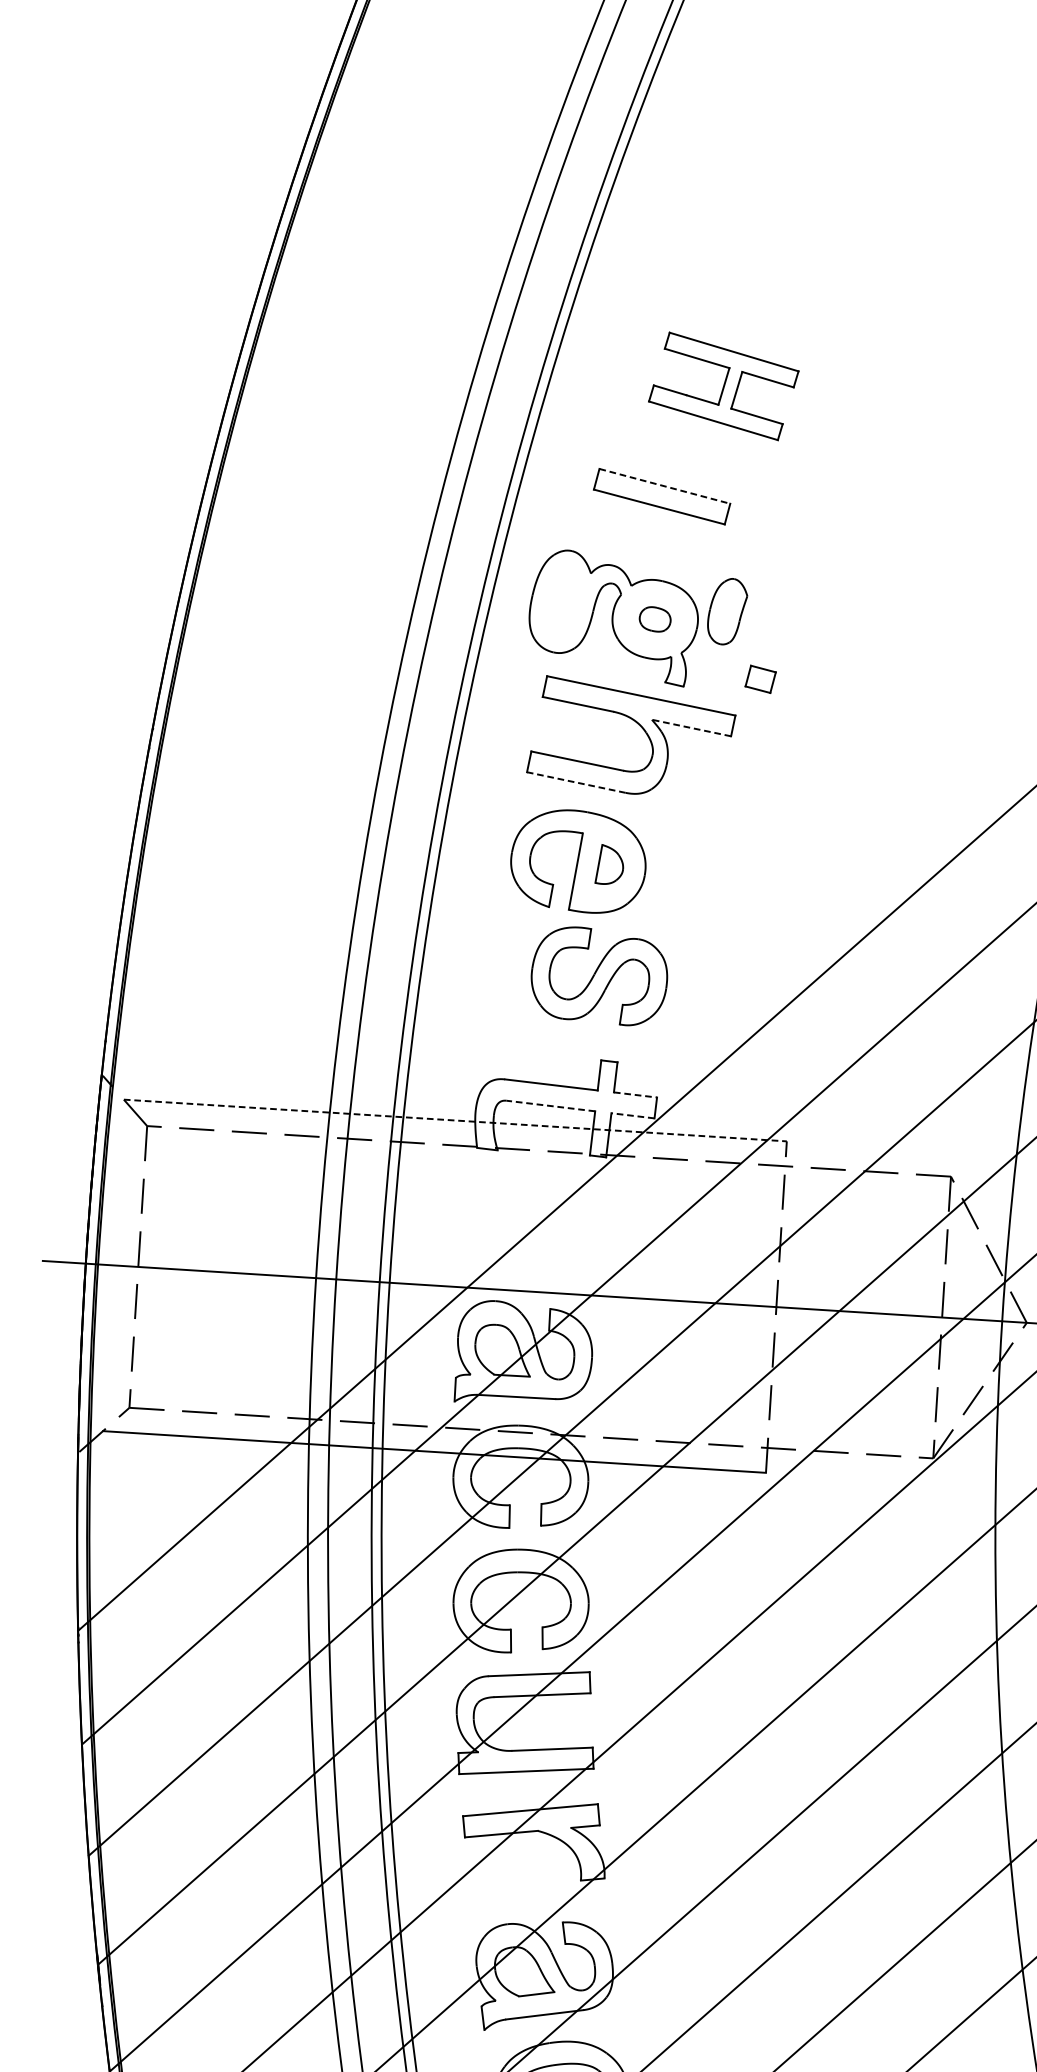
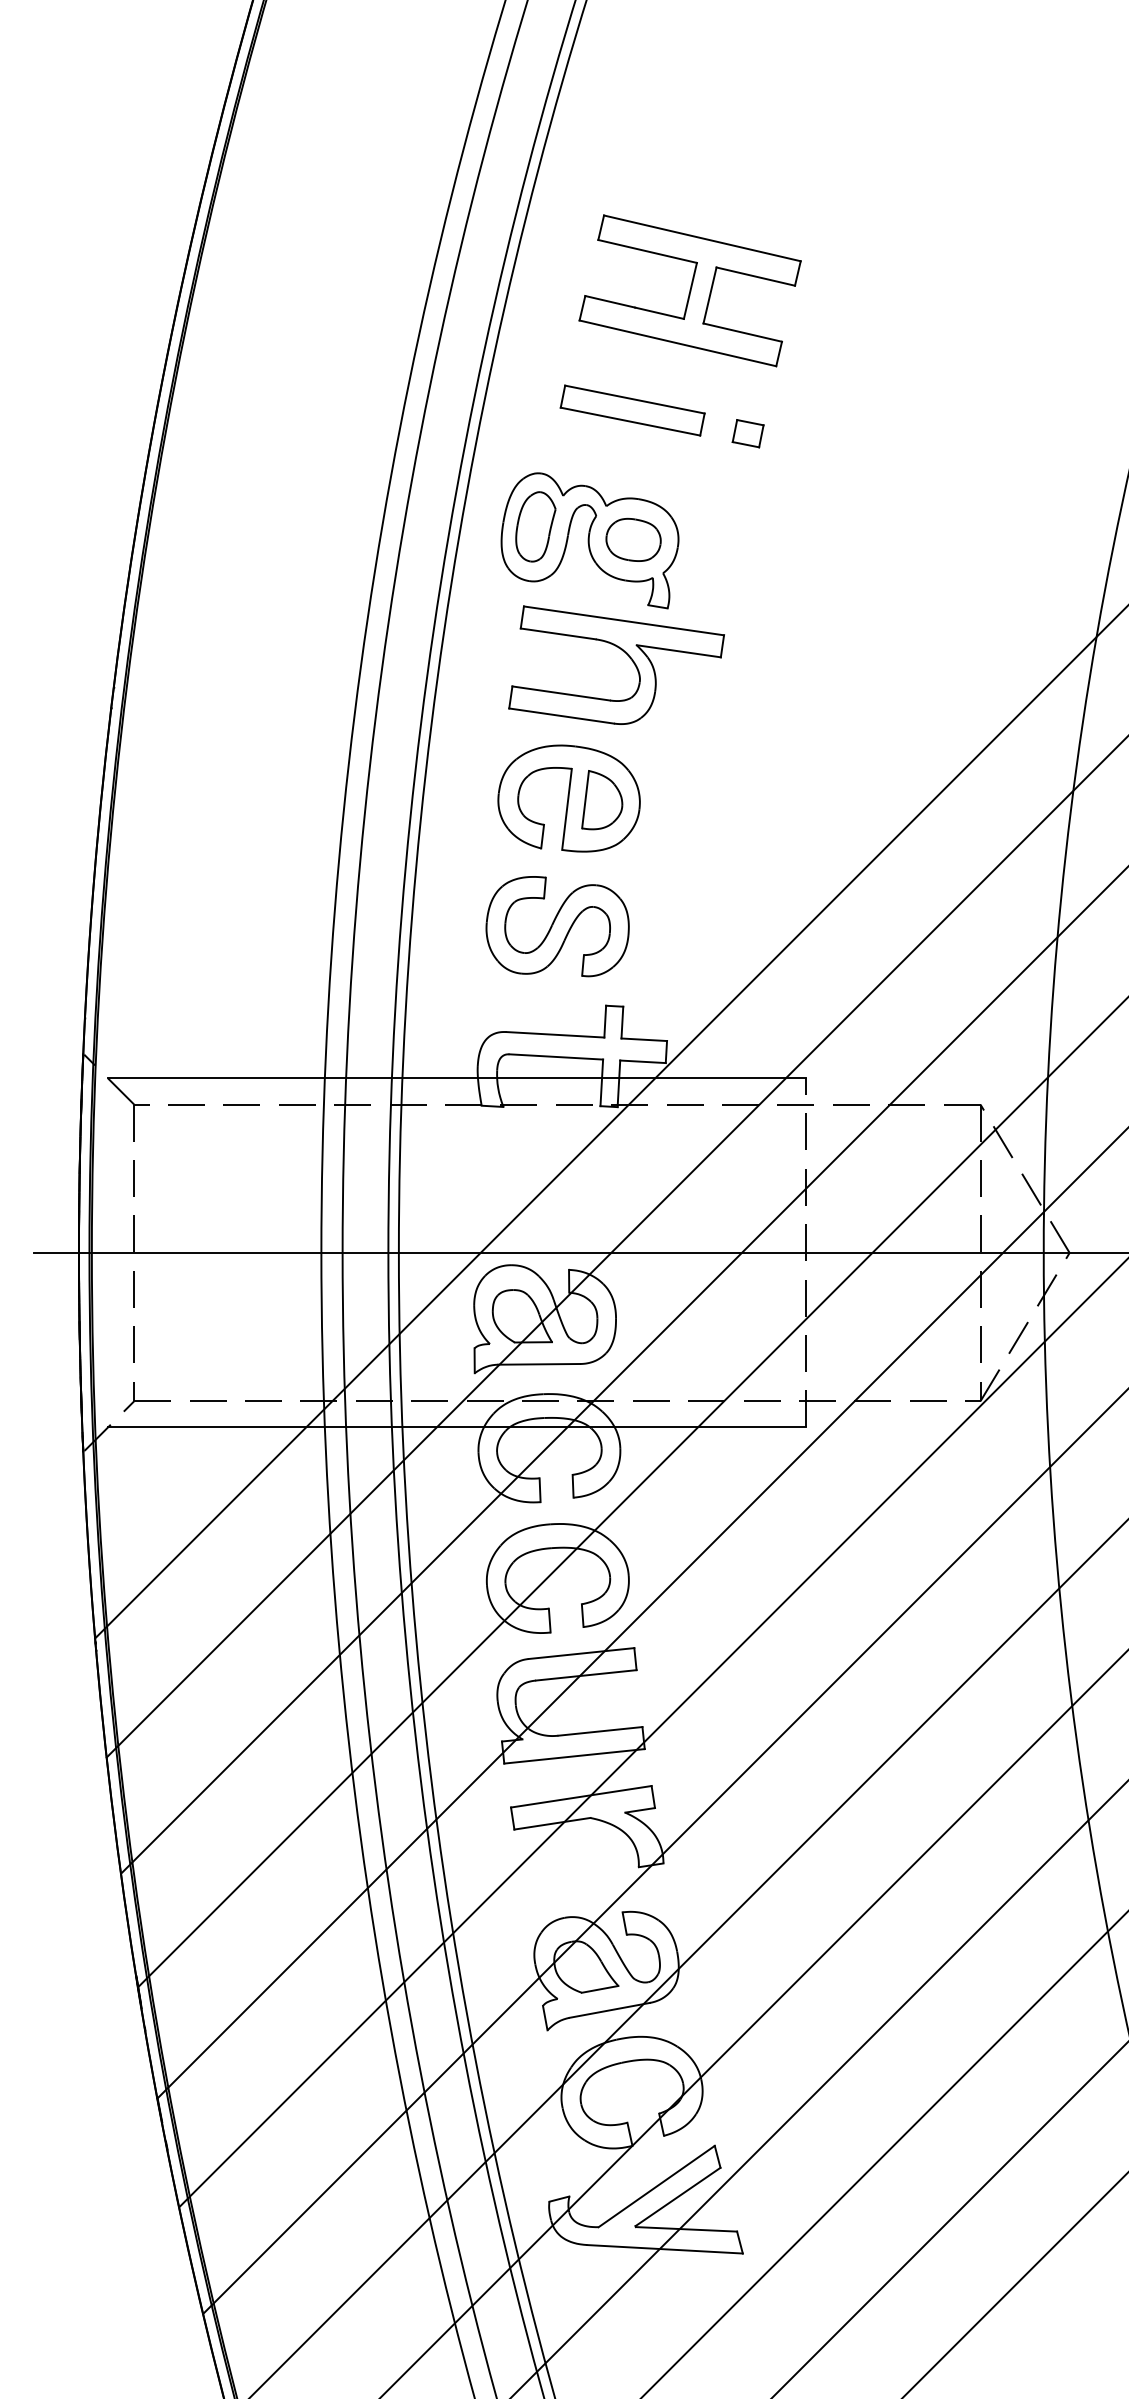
part: (723, 385) -> (689, 290), size x1.43
line: (665, 486) -> (635, 399), dashed -> solid
part: (727, 611) -> (535, 526), moved
part: (655, 619) -> (633, 539), size x1.67
part: (760, 679) -> (747, 433), moved
line: (691, 728) -> (678, 651), dashed -> solid
line: (576, 782) -> (561, 716), dashed -> solid
part: (610, 865) -> (602, 800), size x1.43
part: (599, 976) -> (557, 926), moved
line: (635, 1094) -> (644, 1039), dashed -> solid
line: (551, 1105) -> (556, 1056), dashed -> solid
line: (633, 1115) -> (643, 1061), dashed -> solid
line: (455, 1120) -> (457, 1078), dashed -> solid

